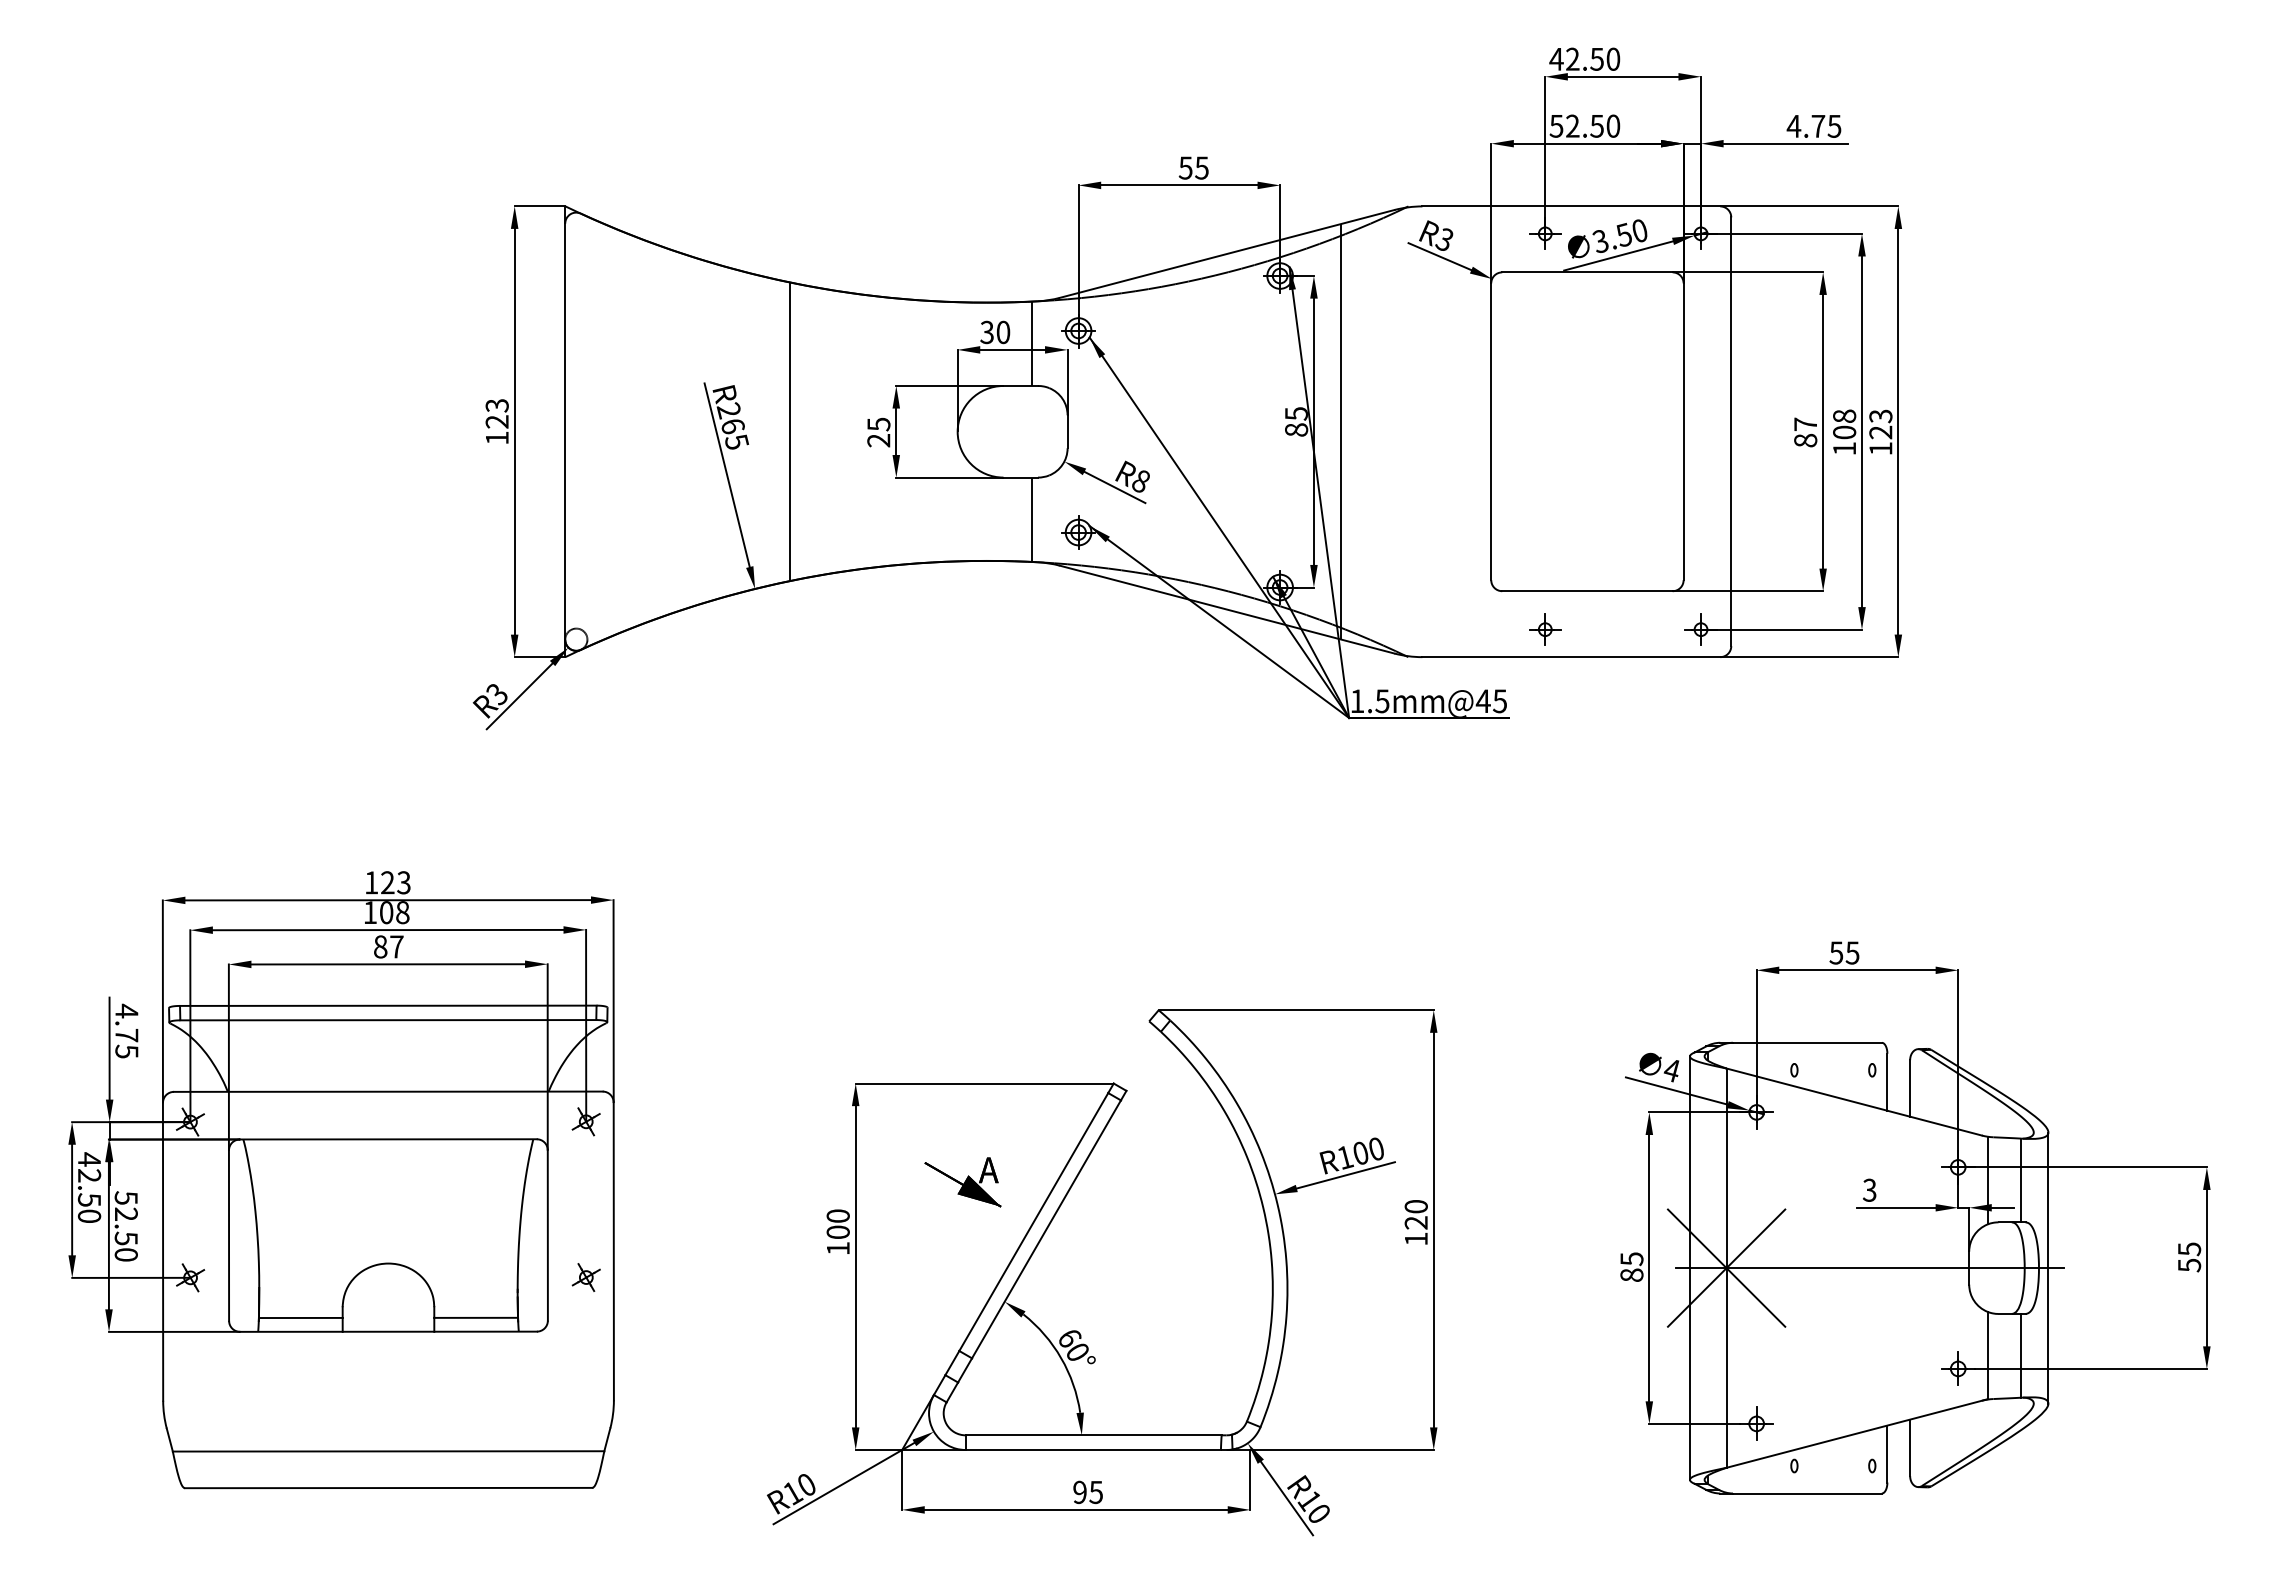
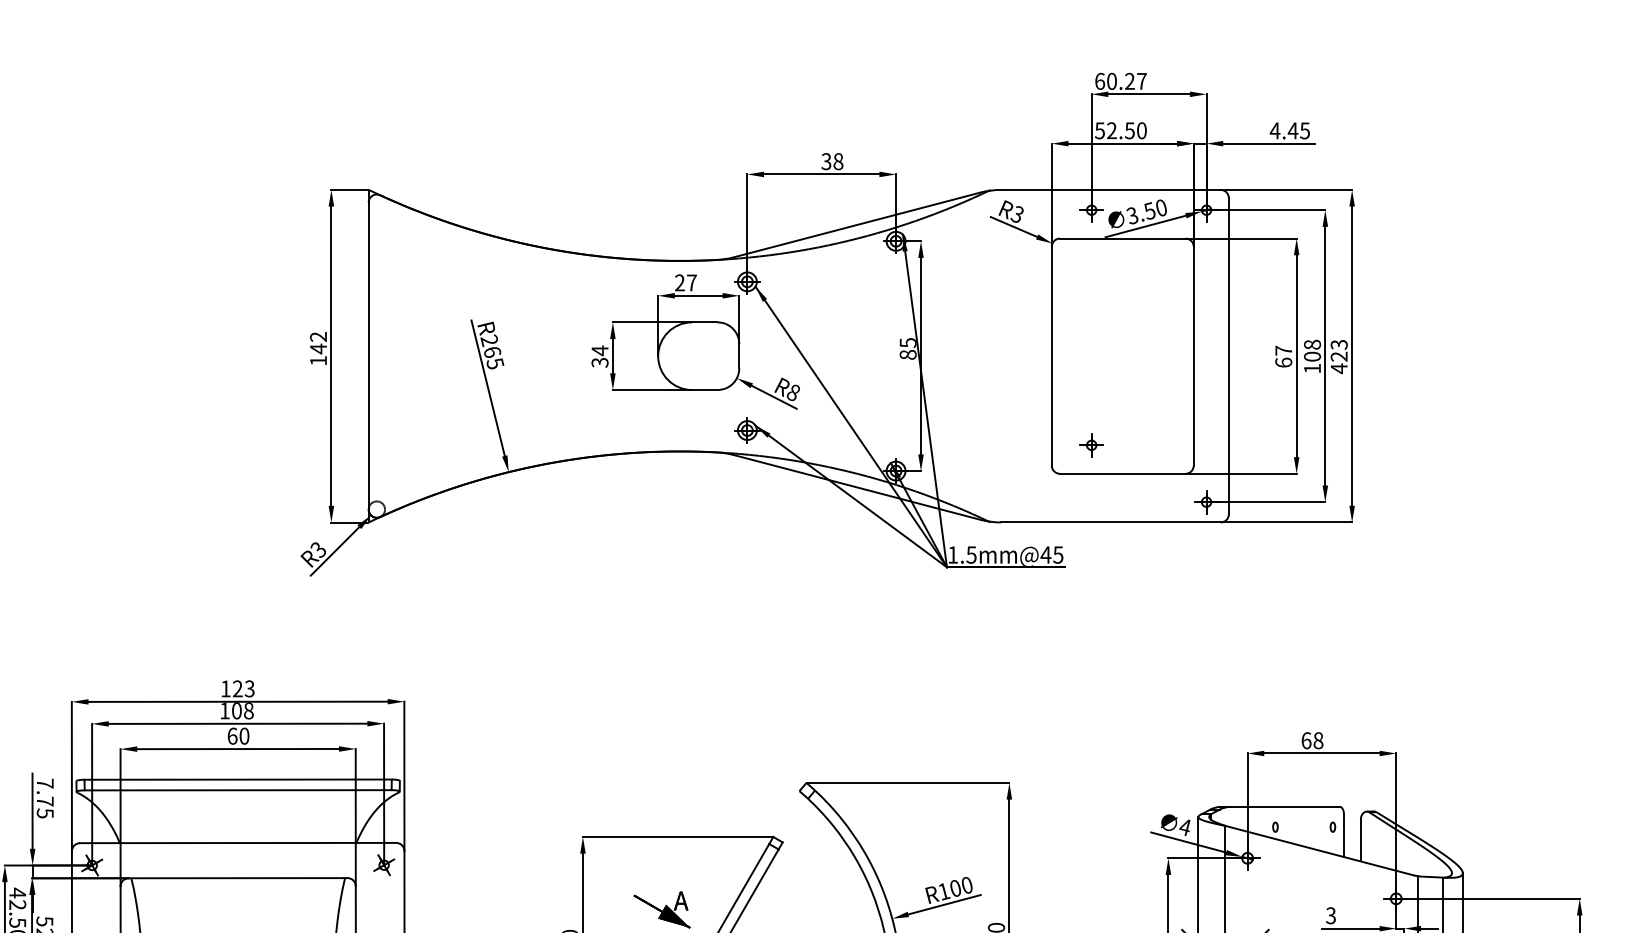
text: (1584, 58) -> (1120, 80), 42.50 -> 60.27
text: (1818, 126) -> (1293, 130), 4.75 -> 4.45
text: (1193, 167) -> (832, 161), 55 -> 38
text: (995, 332) -> (686, 282), 30 -> 27
line: (1031, 343) -> (712, 291), removed
text: (496, 414) -> (317, 343), 123 -> 142
line: (789, 431) -> (534, 355), removed
line: (1340, 431) -> (940, 355), removed
text: (878, 432) -> (599, 356), 25 -> 34
text: (1805, 440) -> (1283, 362), 87 -> 67
text: (1880, 448) -> (1338, 368), 123 -> 423
line: (1031, 519) -> (712, 420), removed
part: (1545, 629) -> (1091, 445), moved
text: (388, 946) -> (238, 735), 87 -> 60
text: (1844, 952) -> (1312, 740), 55 -> 68
text: (126, 1010) -> (45, 783), 4.75 -> 7.75

